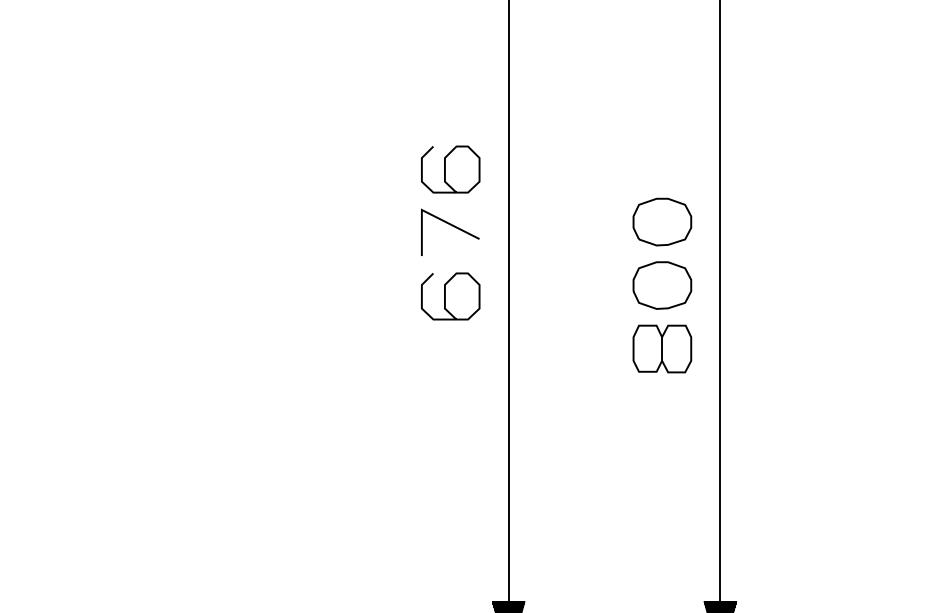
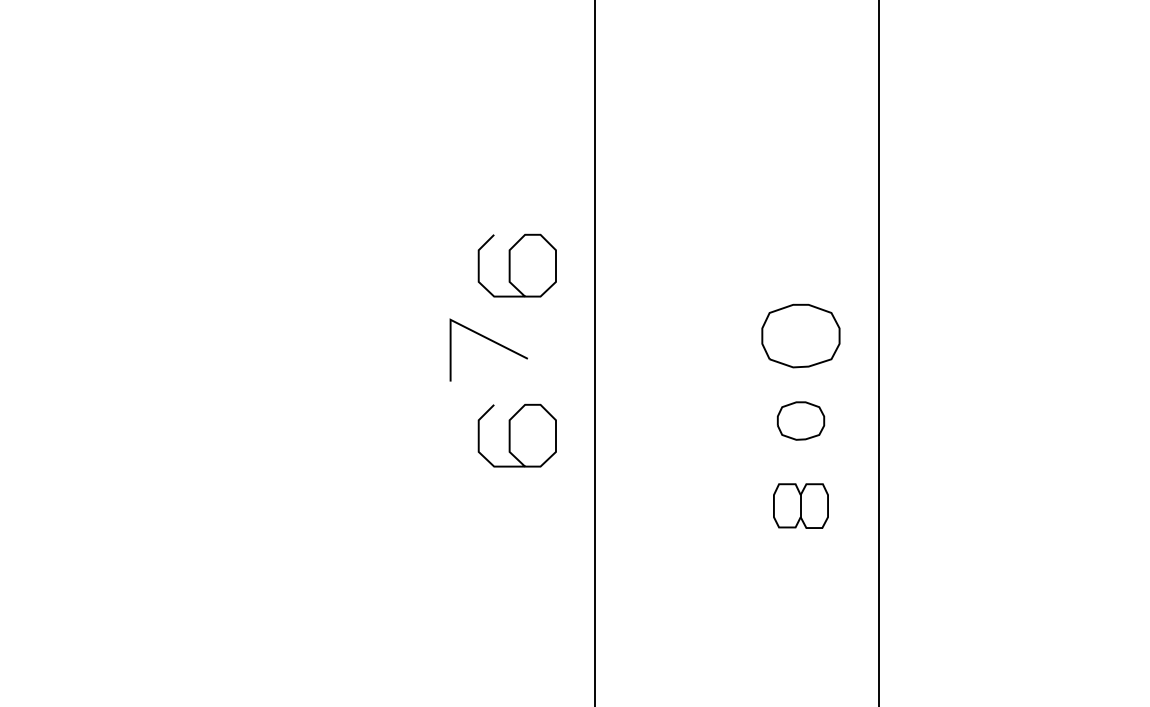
line: (452, 226) -> (491, 341), moved
part: (662, 285) -> (801, 421), size x0.6
part: (662, 348) -> (801, 505), size x0.7

